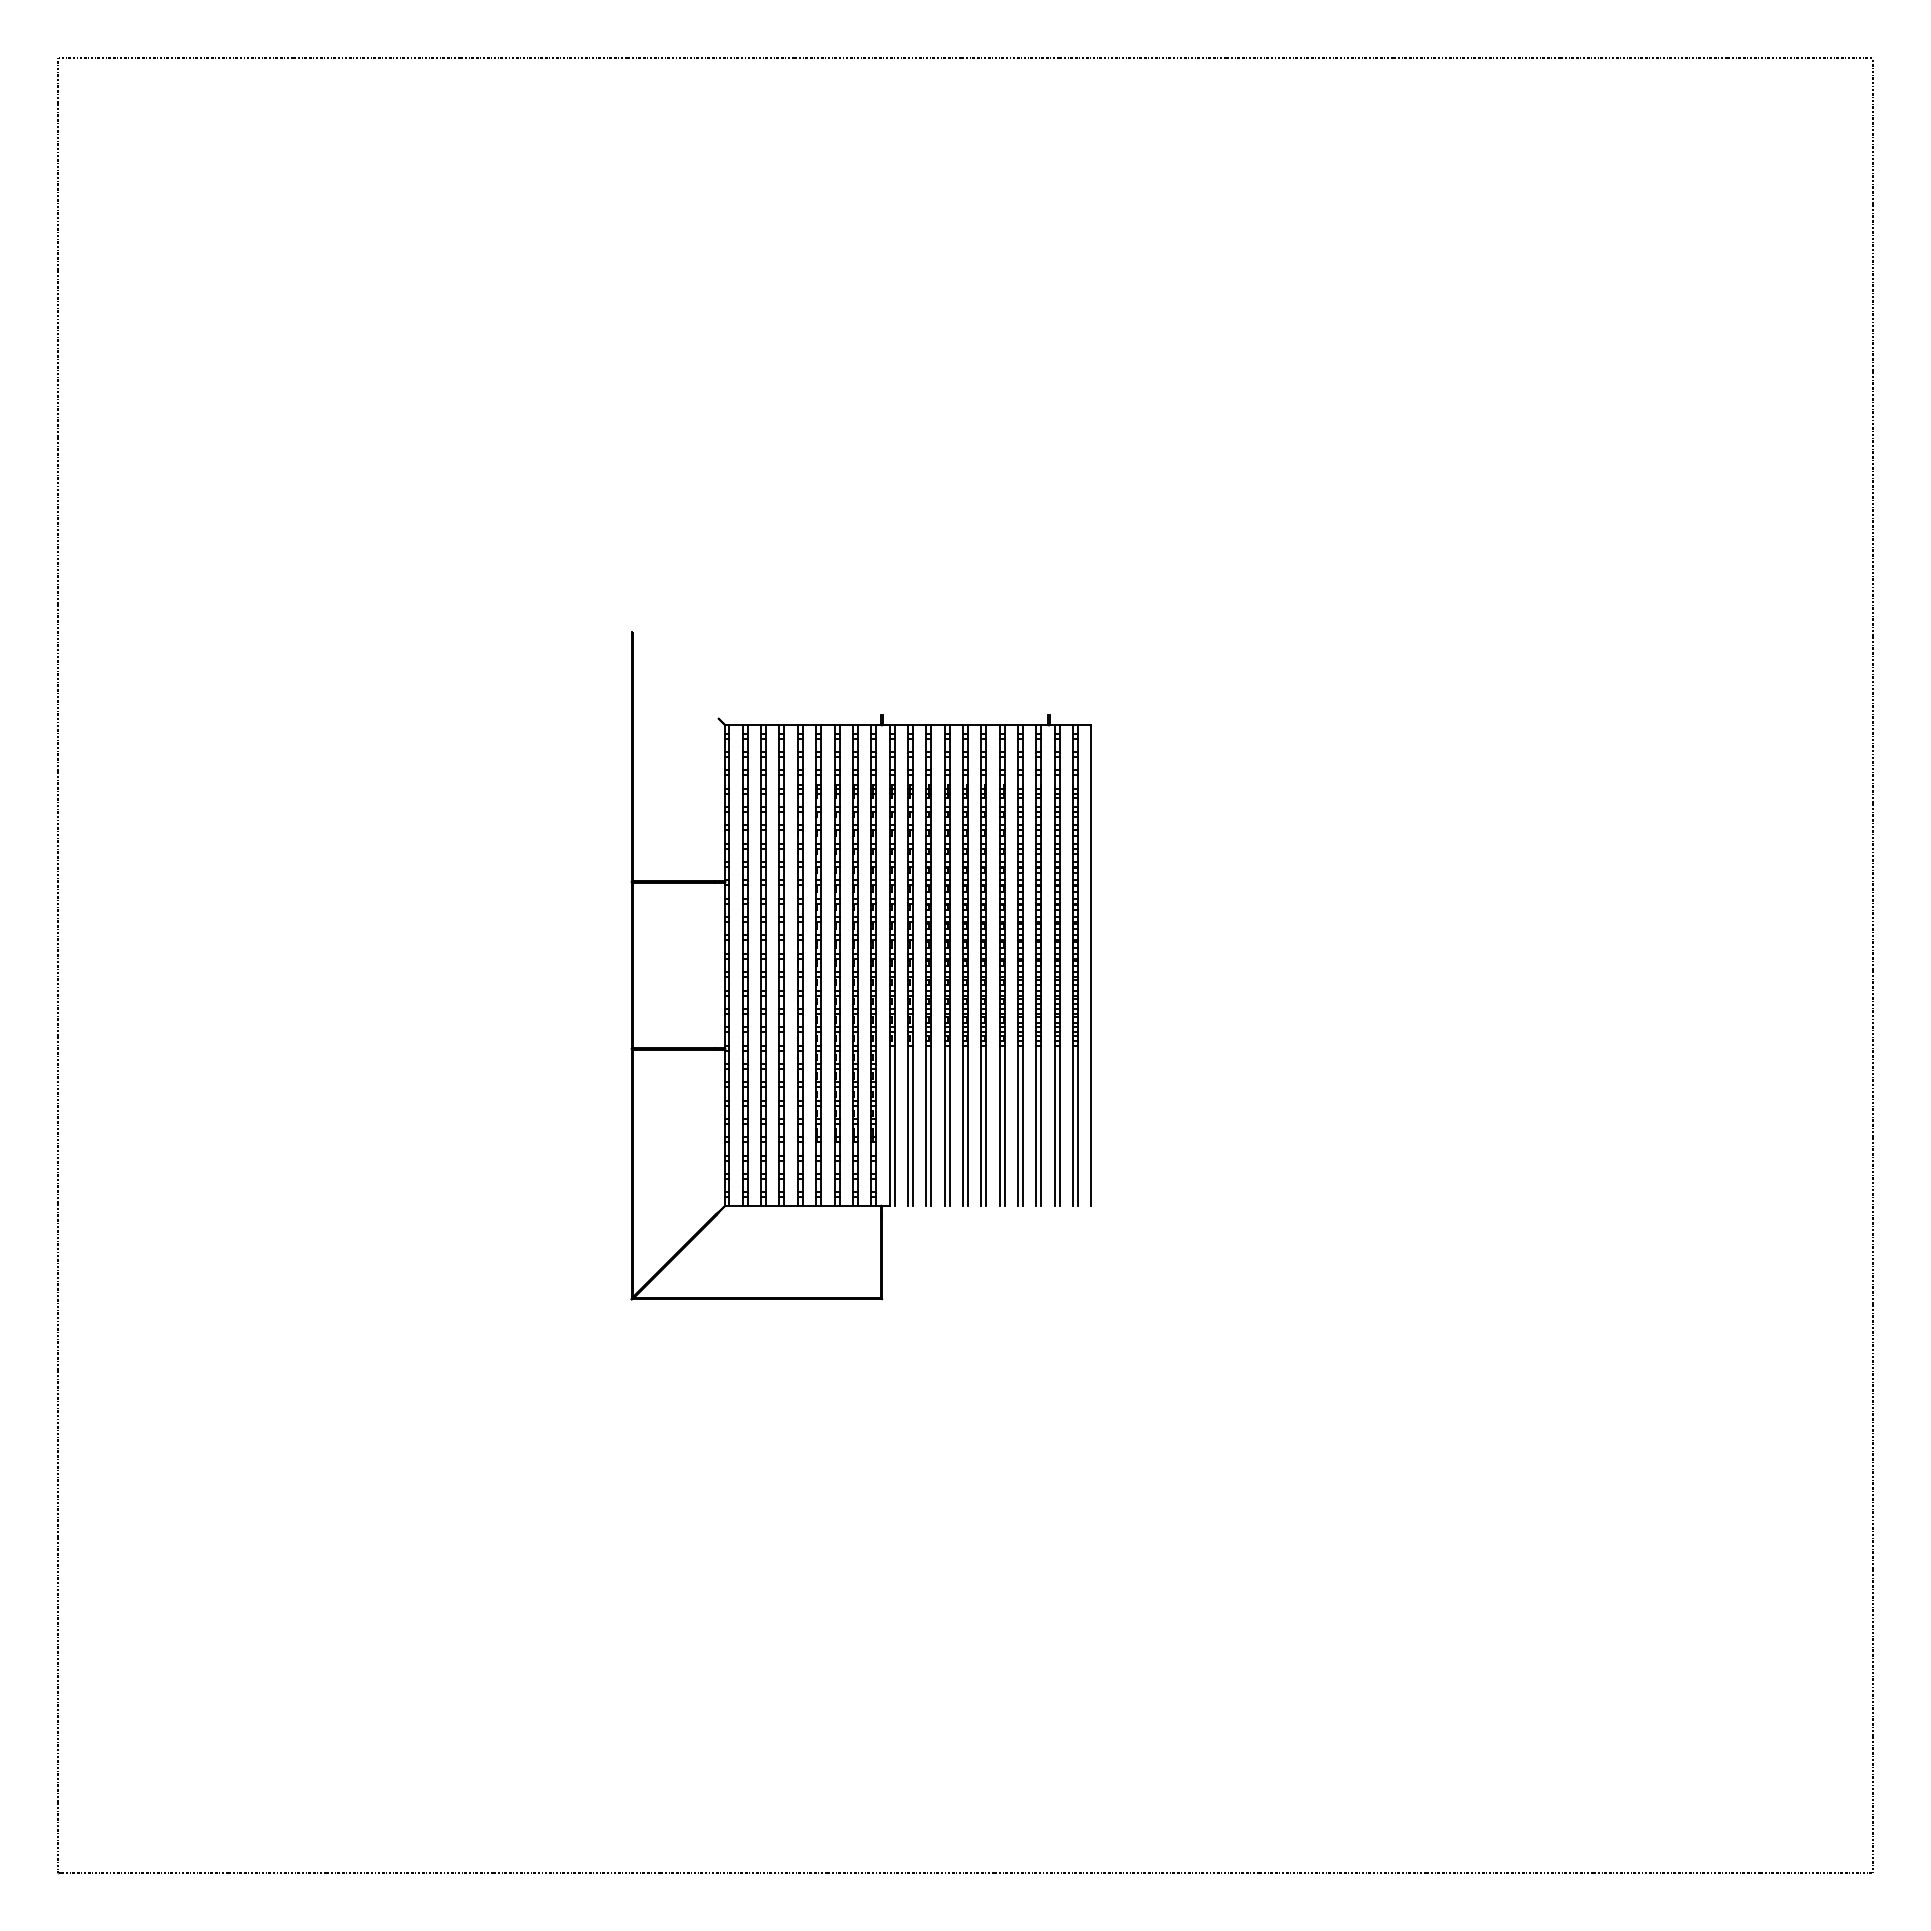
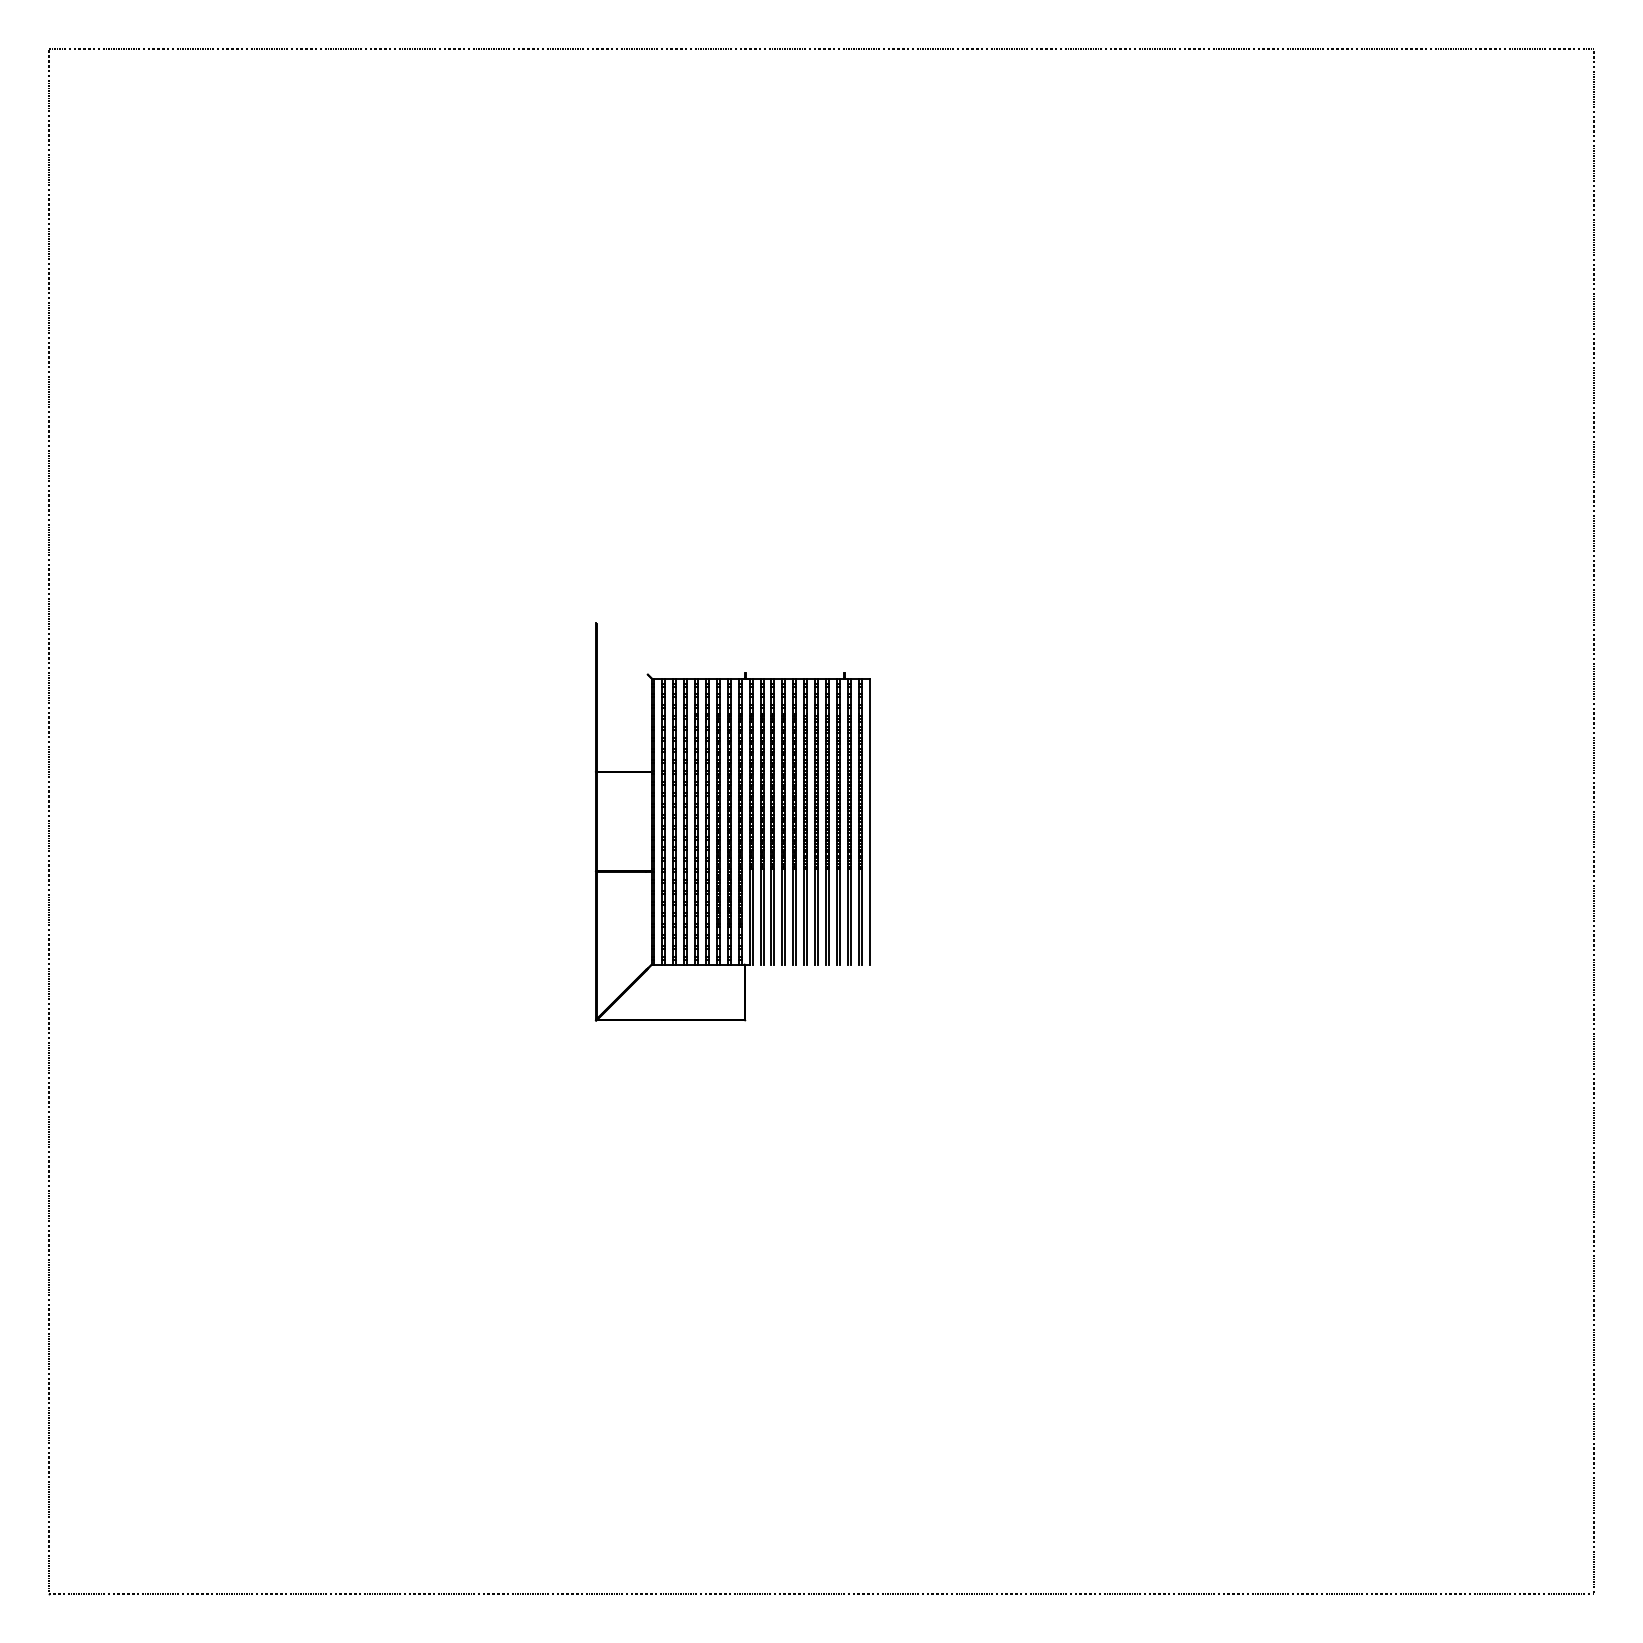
part: (860, 965) -> (732, 821), size x0.7

